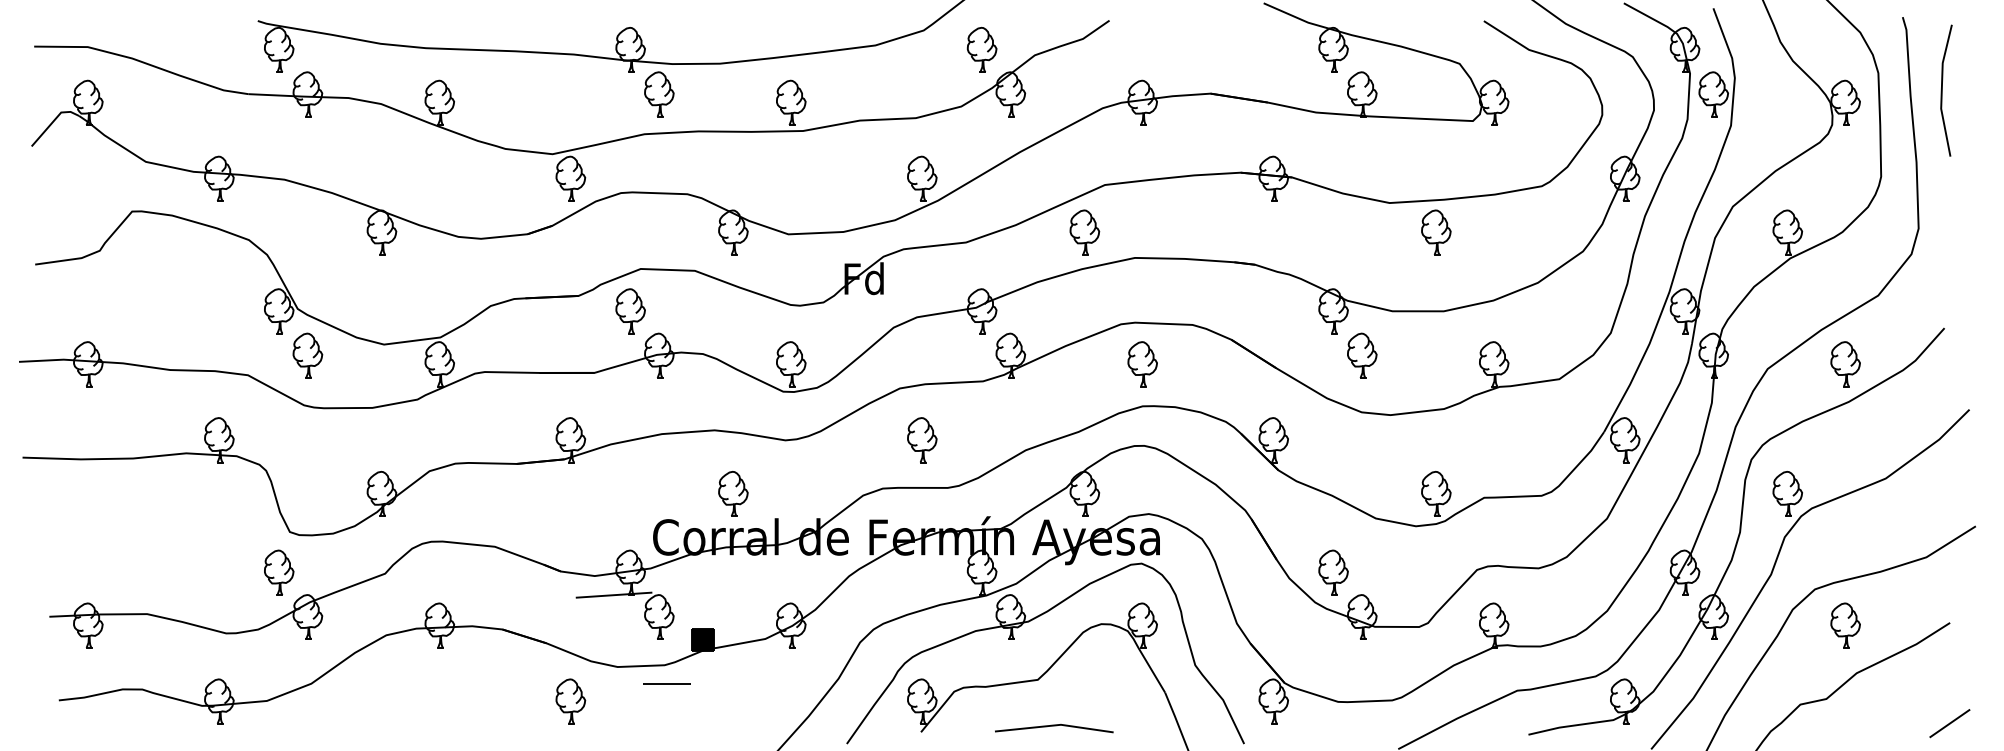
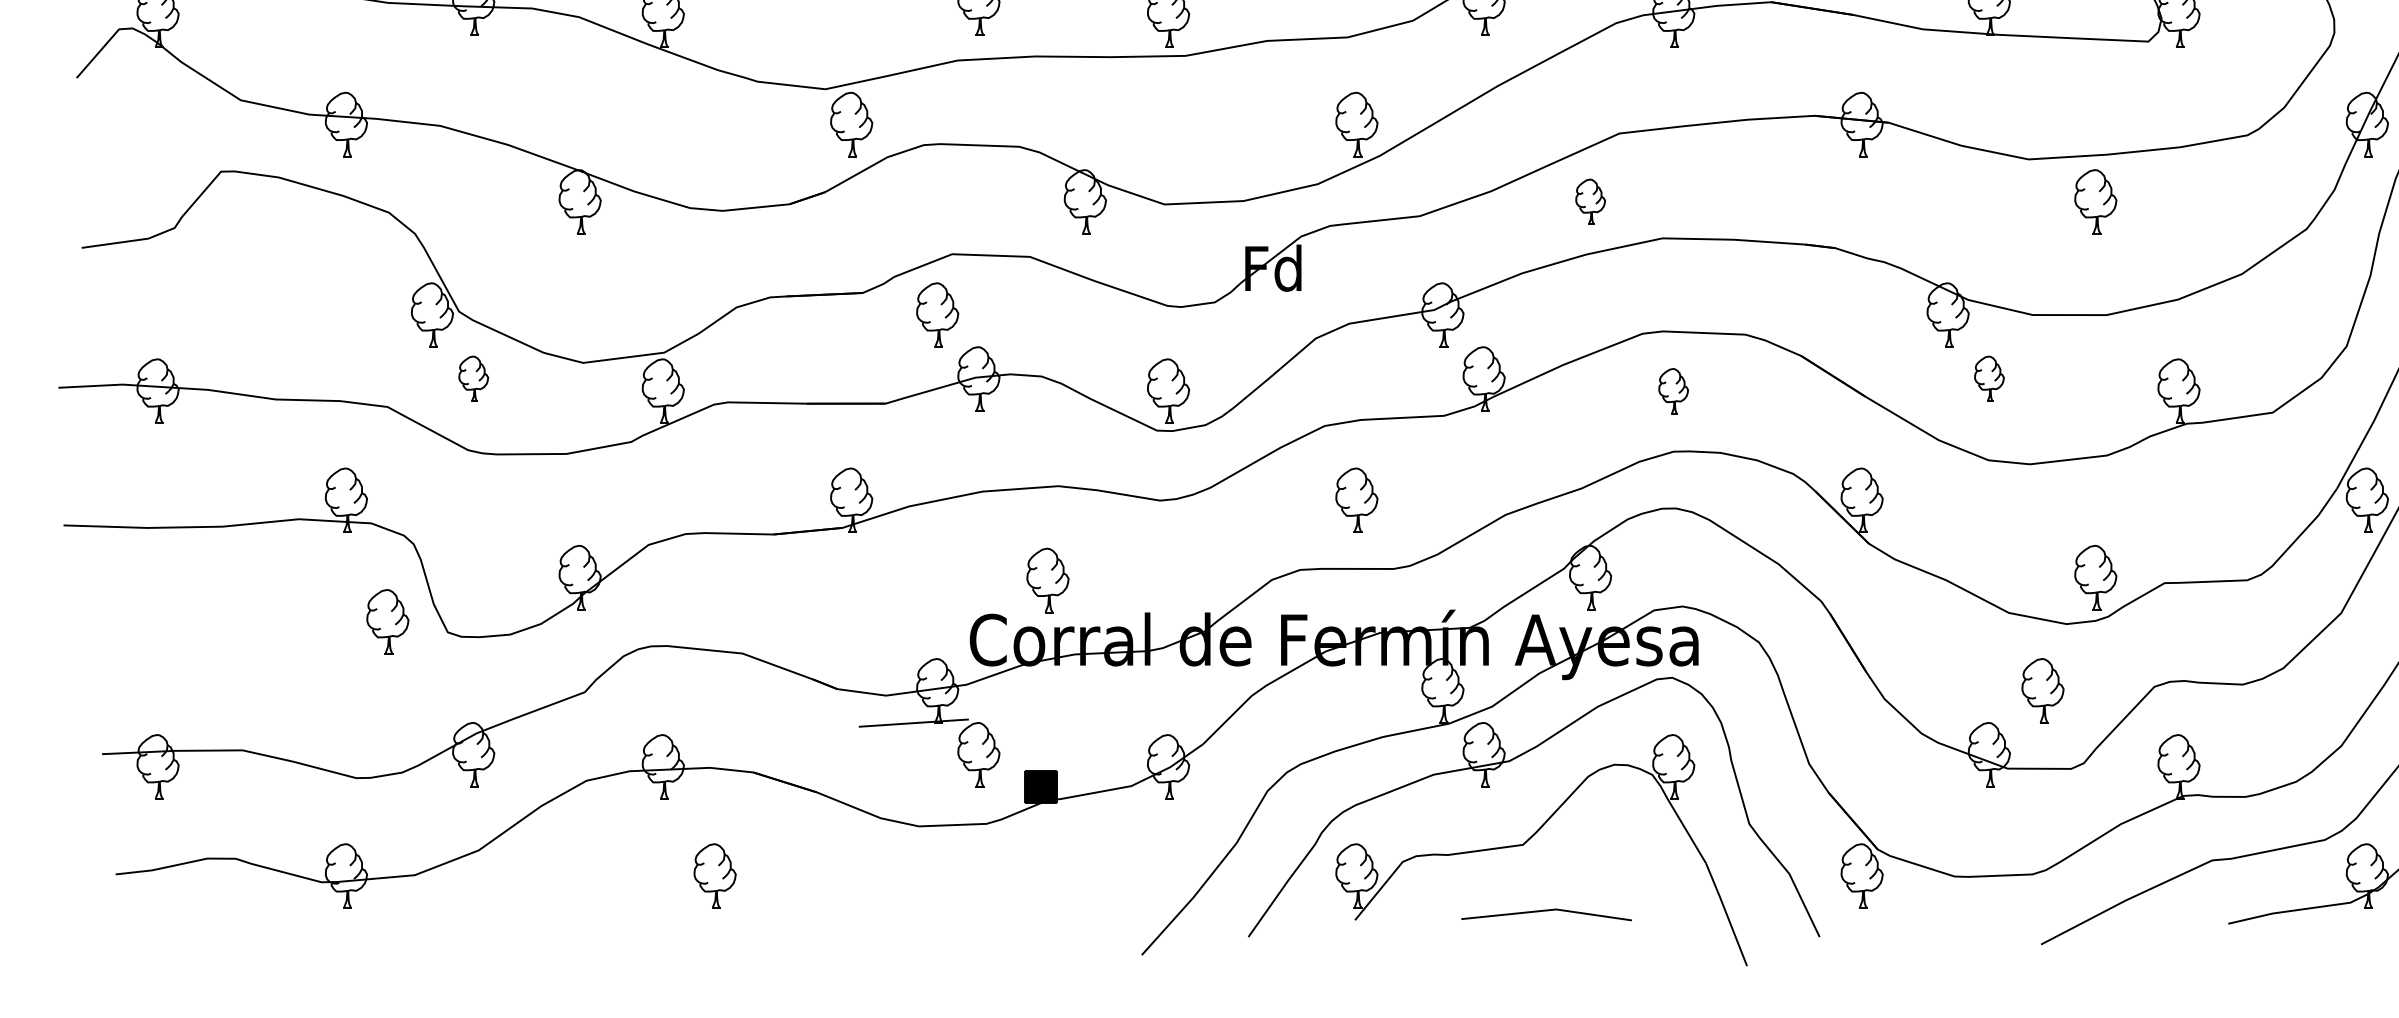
part: (1084, 232) -> (1590, 201), size x0.7
part: (307, 355) -> (473, 378), size x0.7
part: (1362, 355) -> (1989, 378), size x0.7
part: (1142, 364) -> (1673, 391), size x0.7
part: (733, 493) -> (1048, 579), moved
part: (279, 572) -> (388, 621), moved
part: (1333, 572) -> (2042, 690), moved
line: (666, 684) -> (989, 851), removed
part: (570, 701) -> (714, 875), moved

